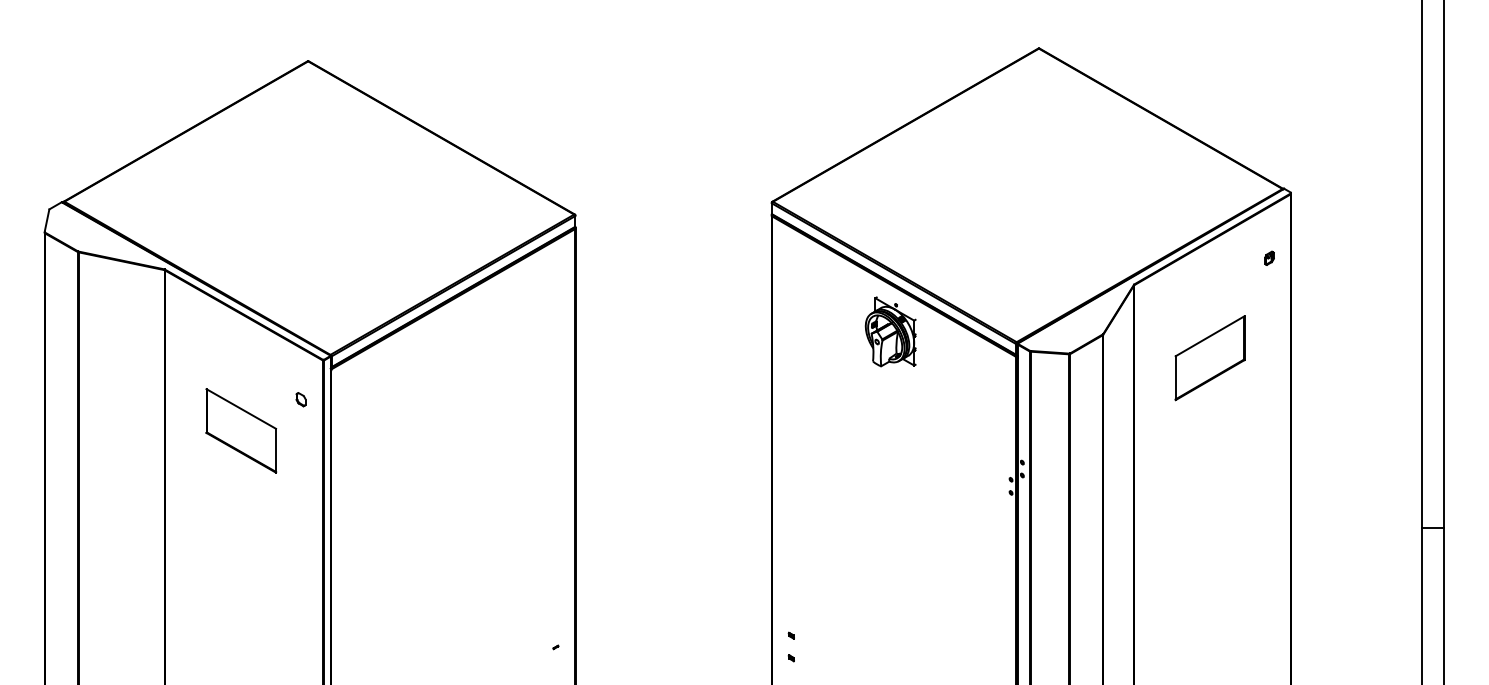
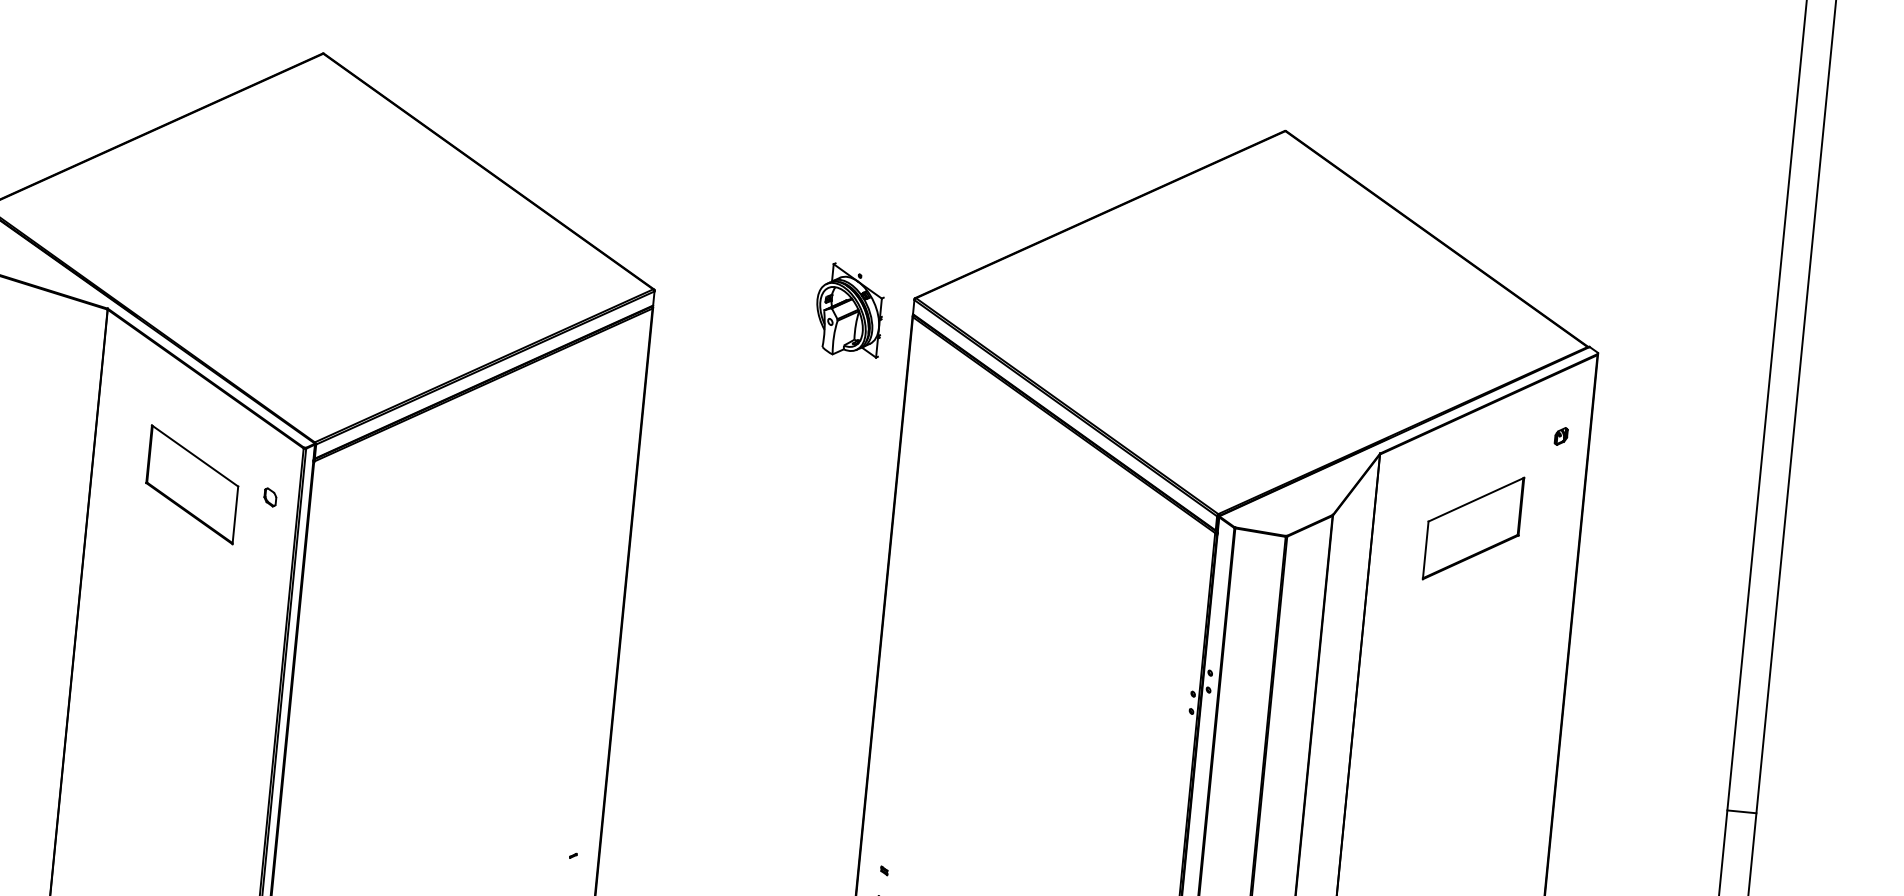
part: (890, 331) -> (849, 309), moved
part: (1209, 358) -> (1472, 528), moved
part: (241, 430) -> (192, 484), moved

